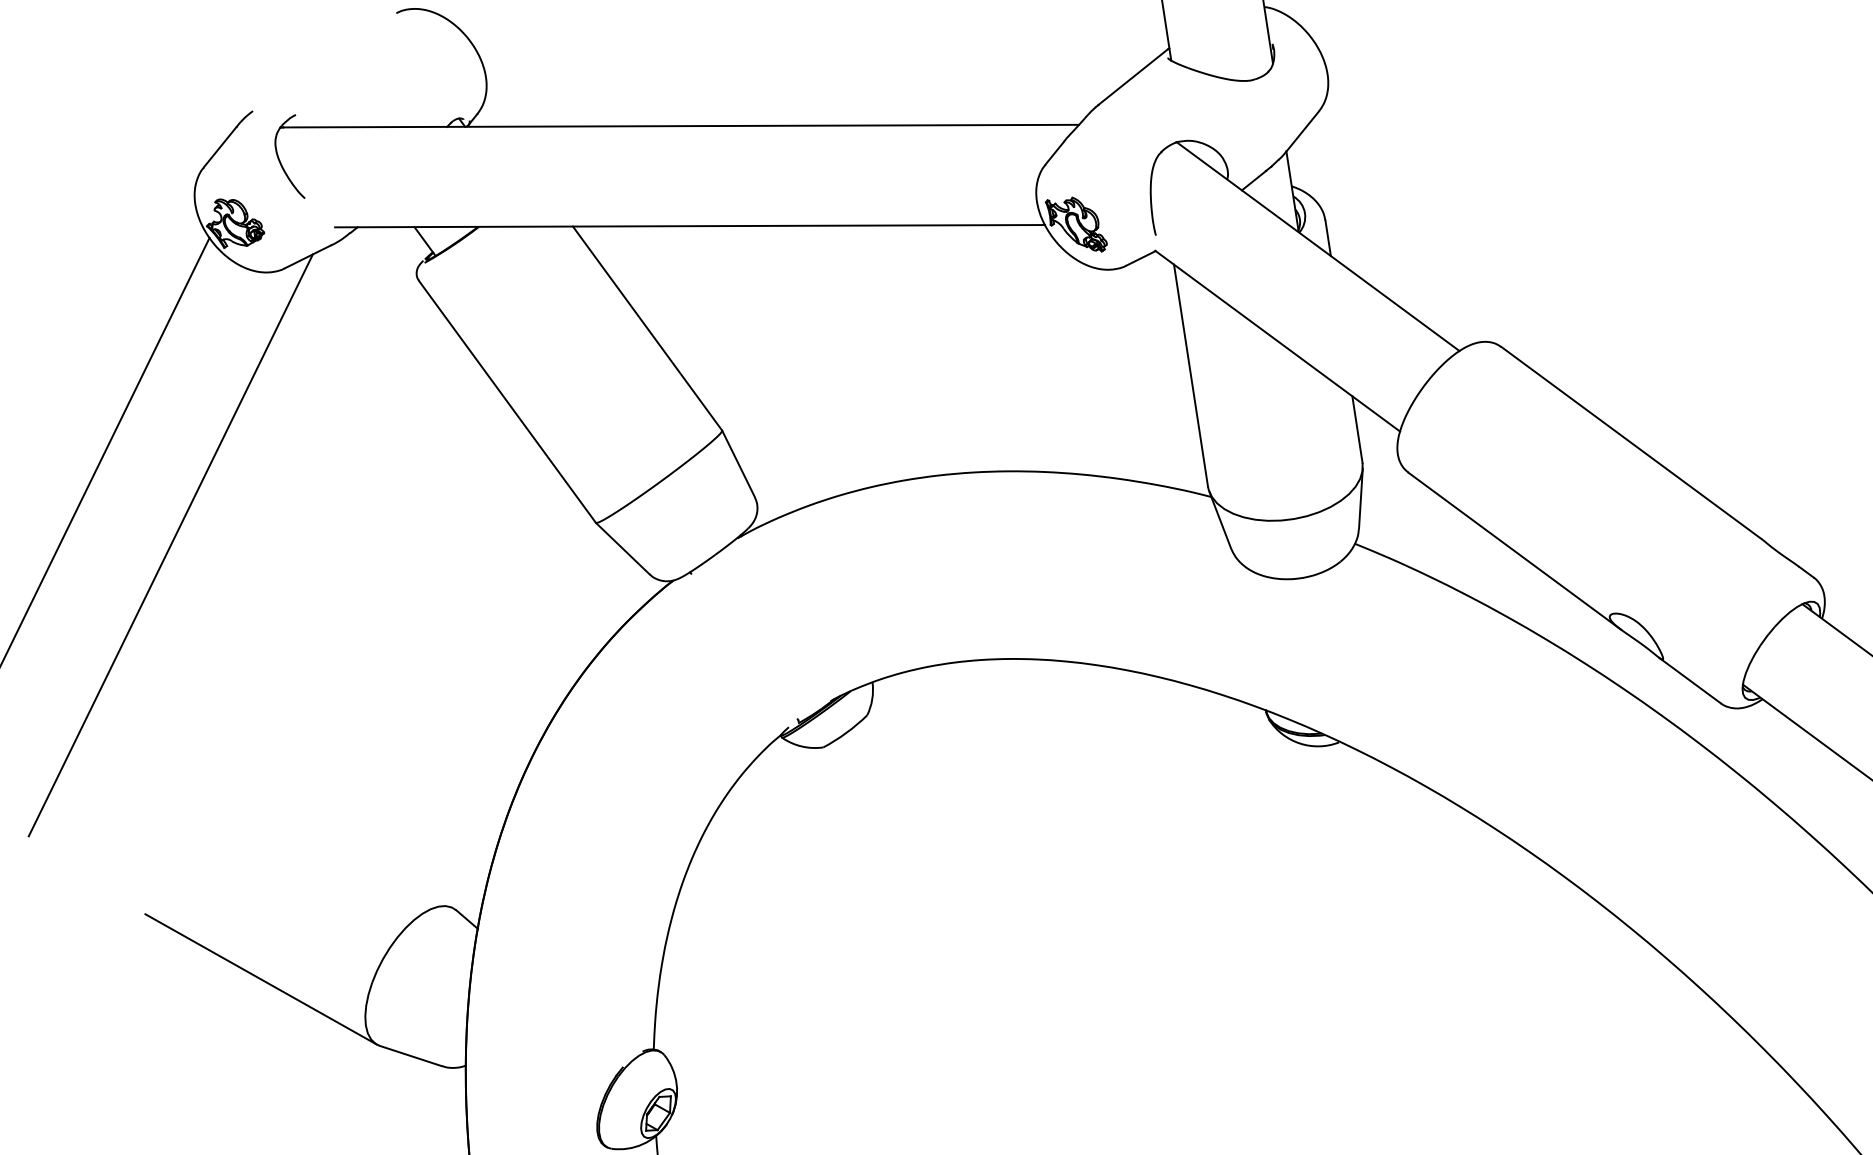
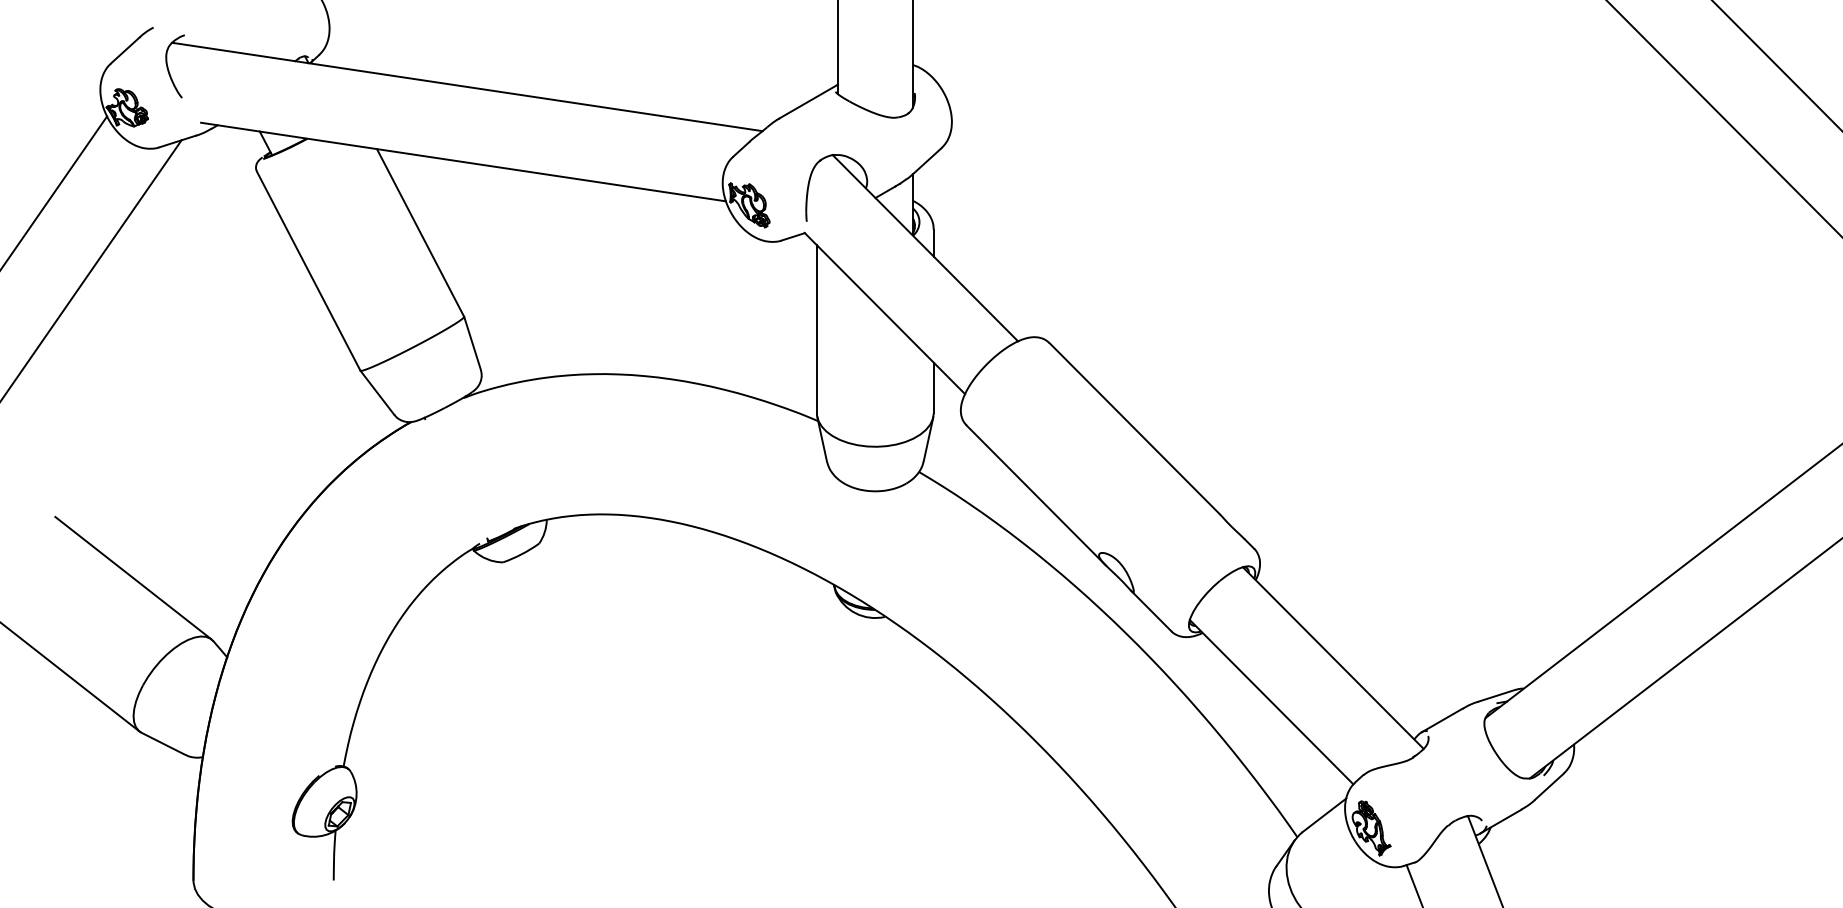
line: (337, 842) -> (133, 577), added

